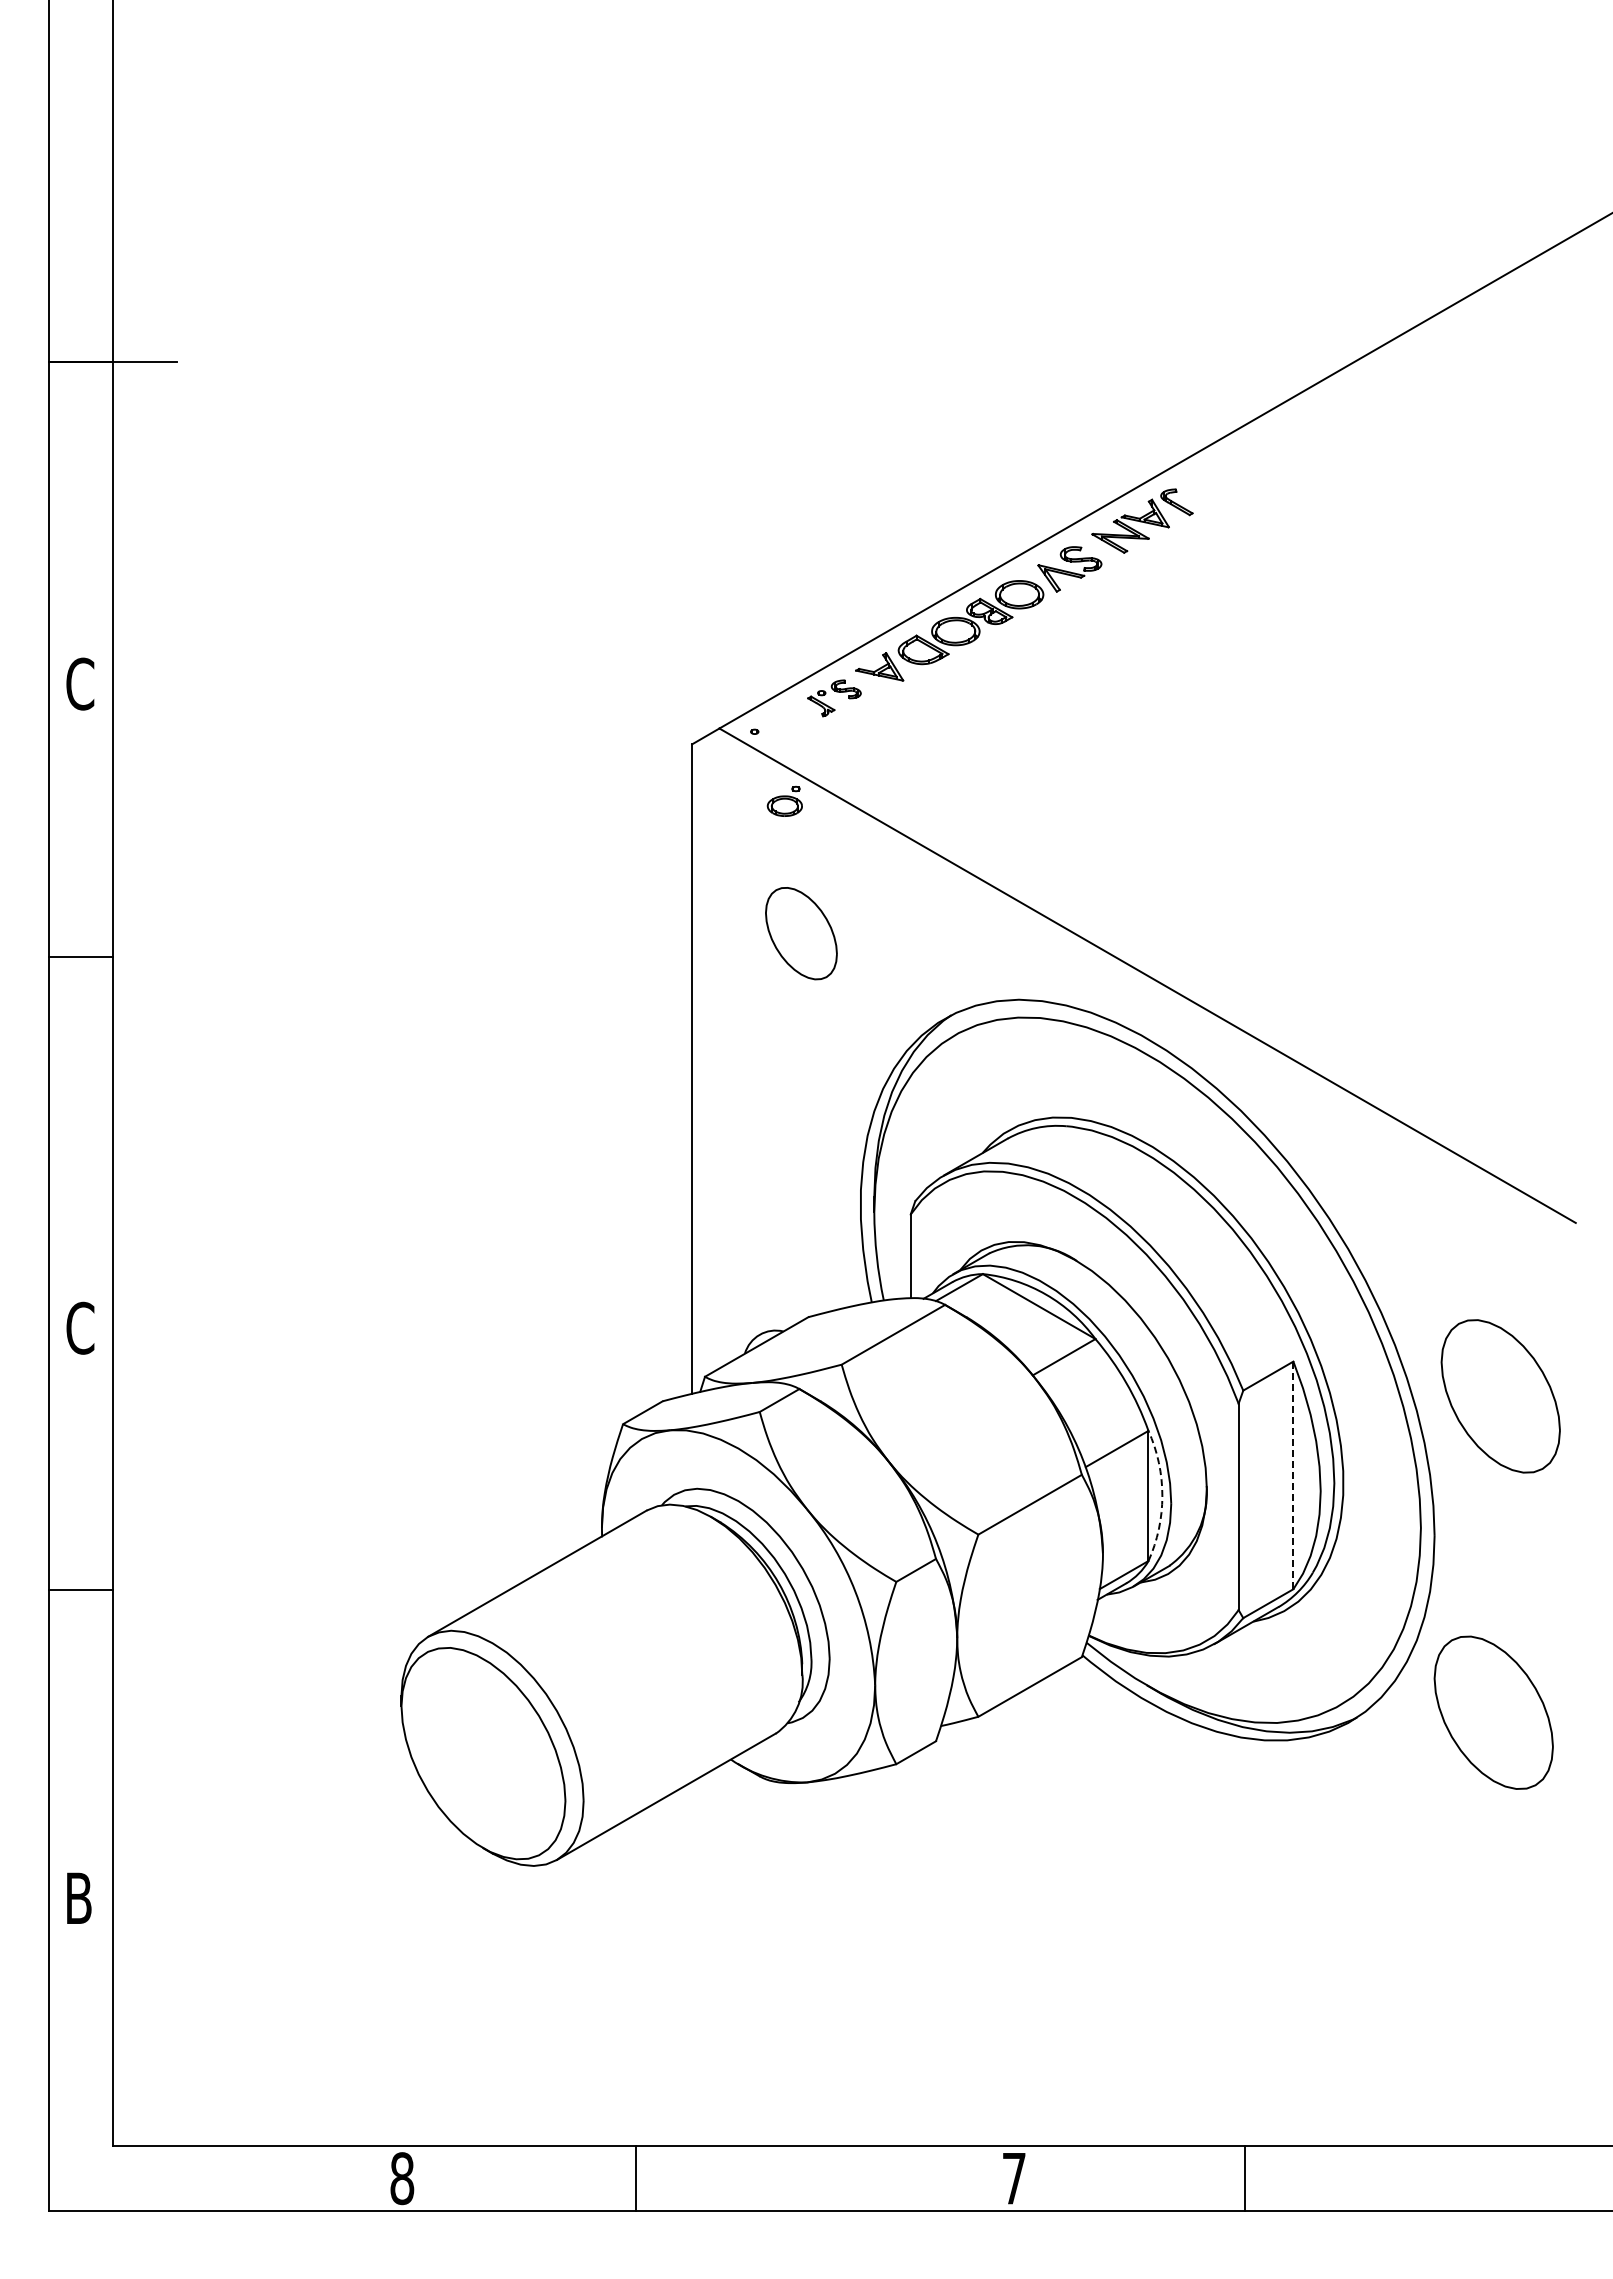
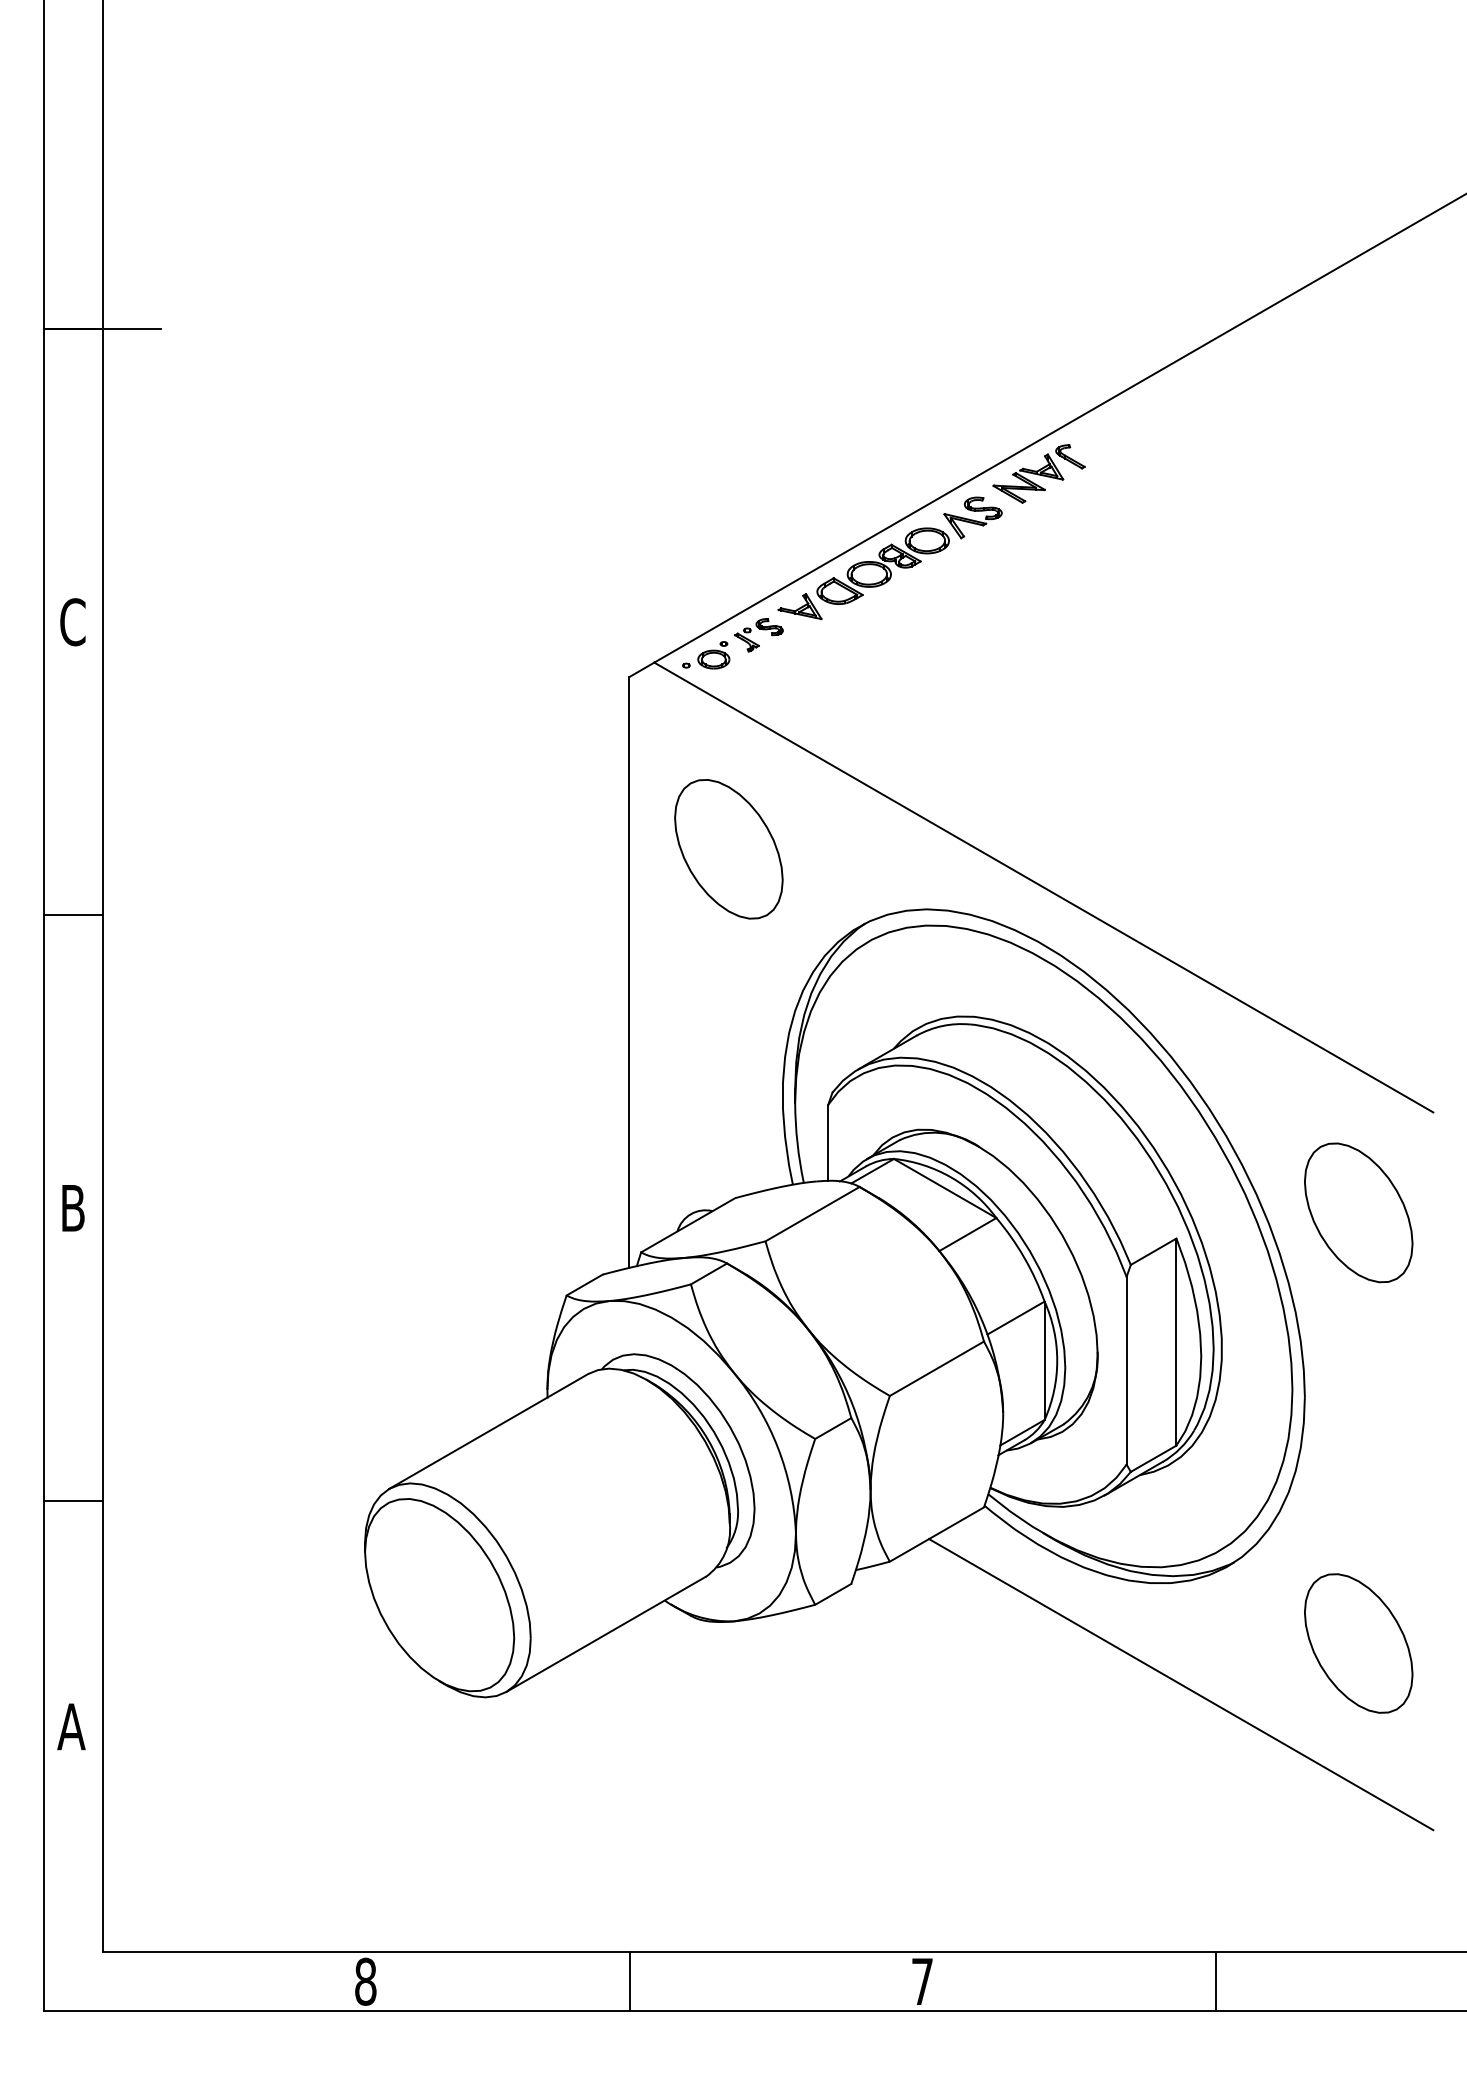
part: (784, 801) -> (713, 655), moved
part: (801, 933) -> (728, 849), size x1.67
line: (80, 957) -> (73, 915), moved
text: (80, 1327) -> (73, 1207), C -> B
part: (1500, 1396) -> (1358, 1212), moved
line: (1293, 1475) -> (1176, 1342), dashed -> solid
arc: (1162, 1495) -> (1057, 1360), dashed -> solid
line: (80, 1590) -> (73, 1501), moved
part: (1493, 1712) -> (1358, 1643), moved
line: (1298, 1851) -> (1181, 1684), added
text: (78, 1897) -> (71, 1726), B -> A
line: (635, 2178) -> (629, 1981), moved
line: (1244, 2178) -> (1215, 1981), moved

